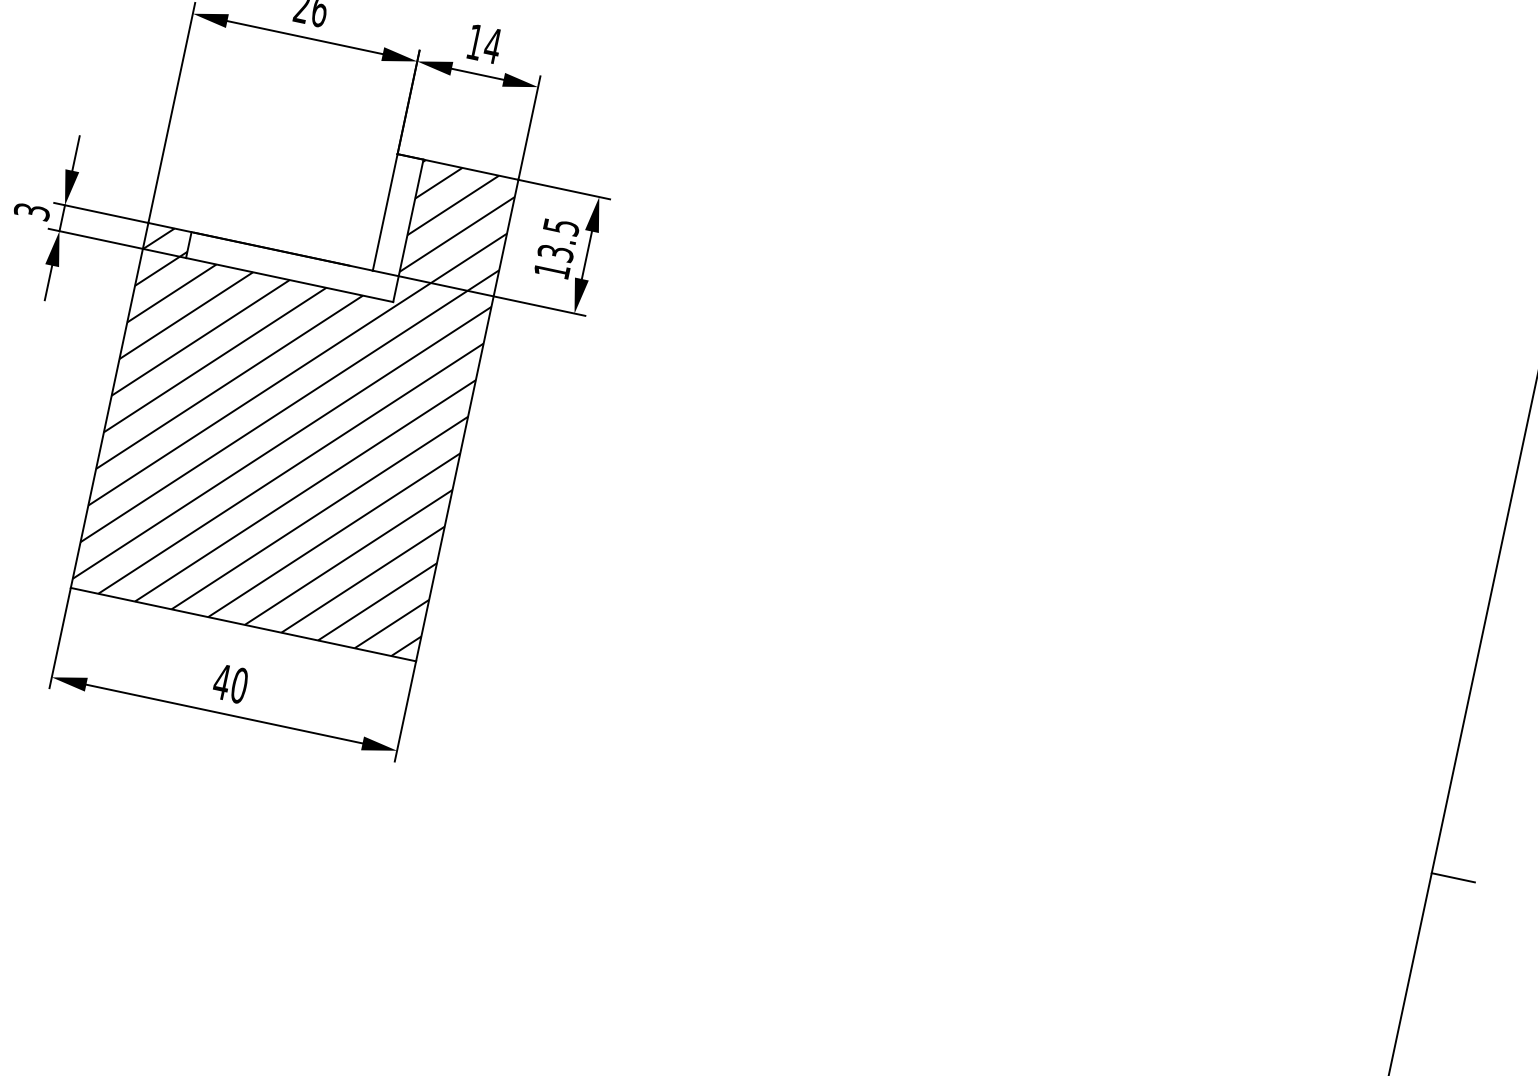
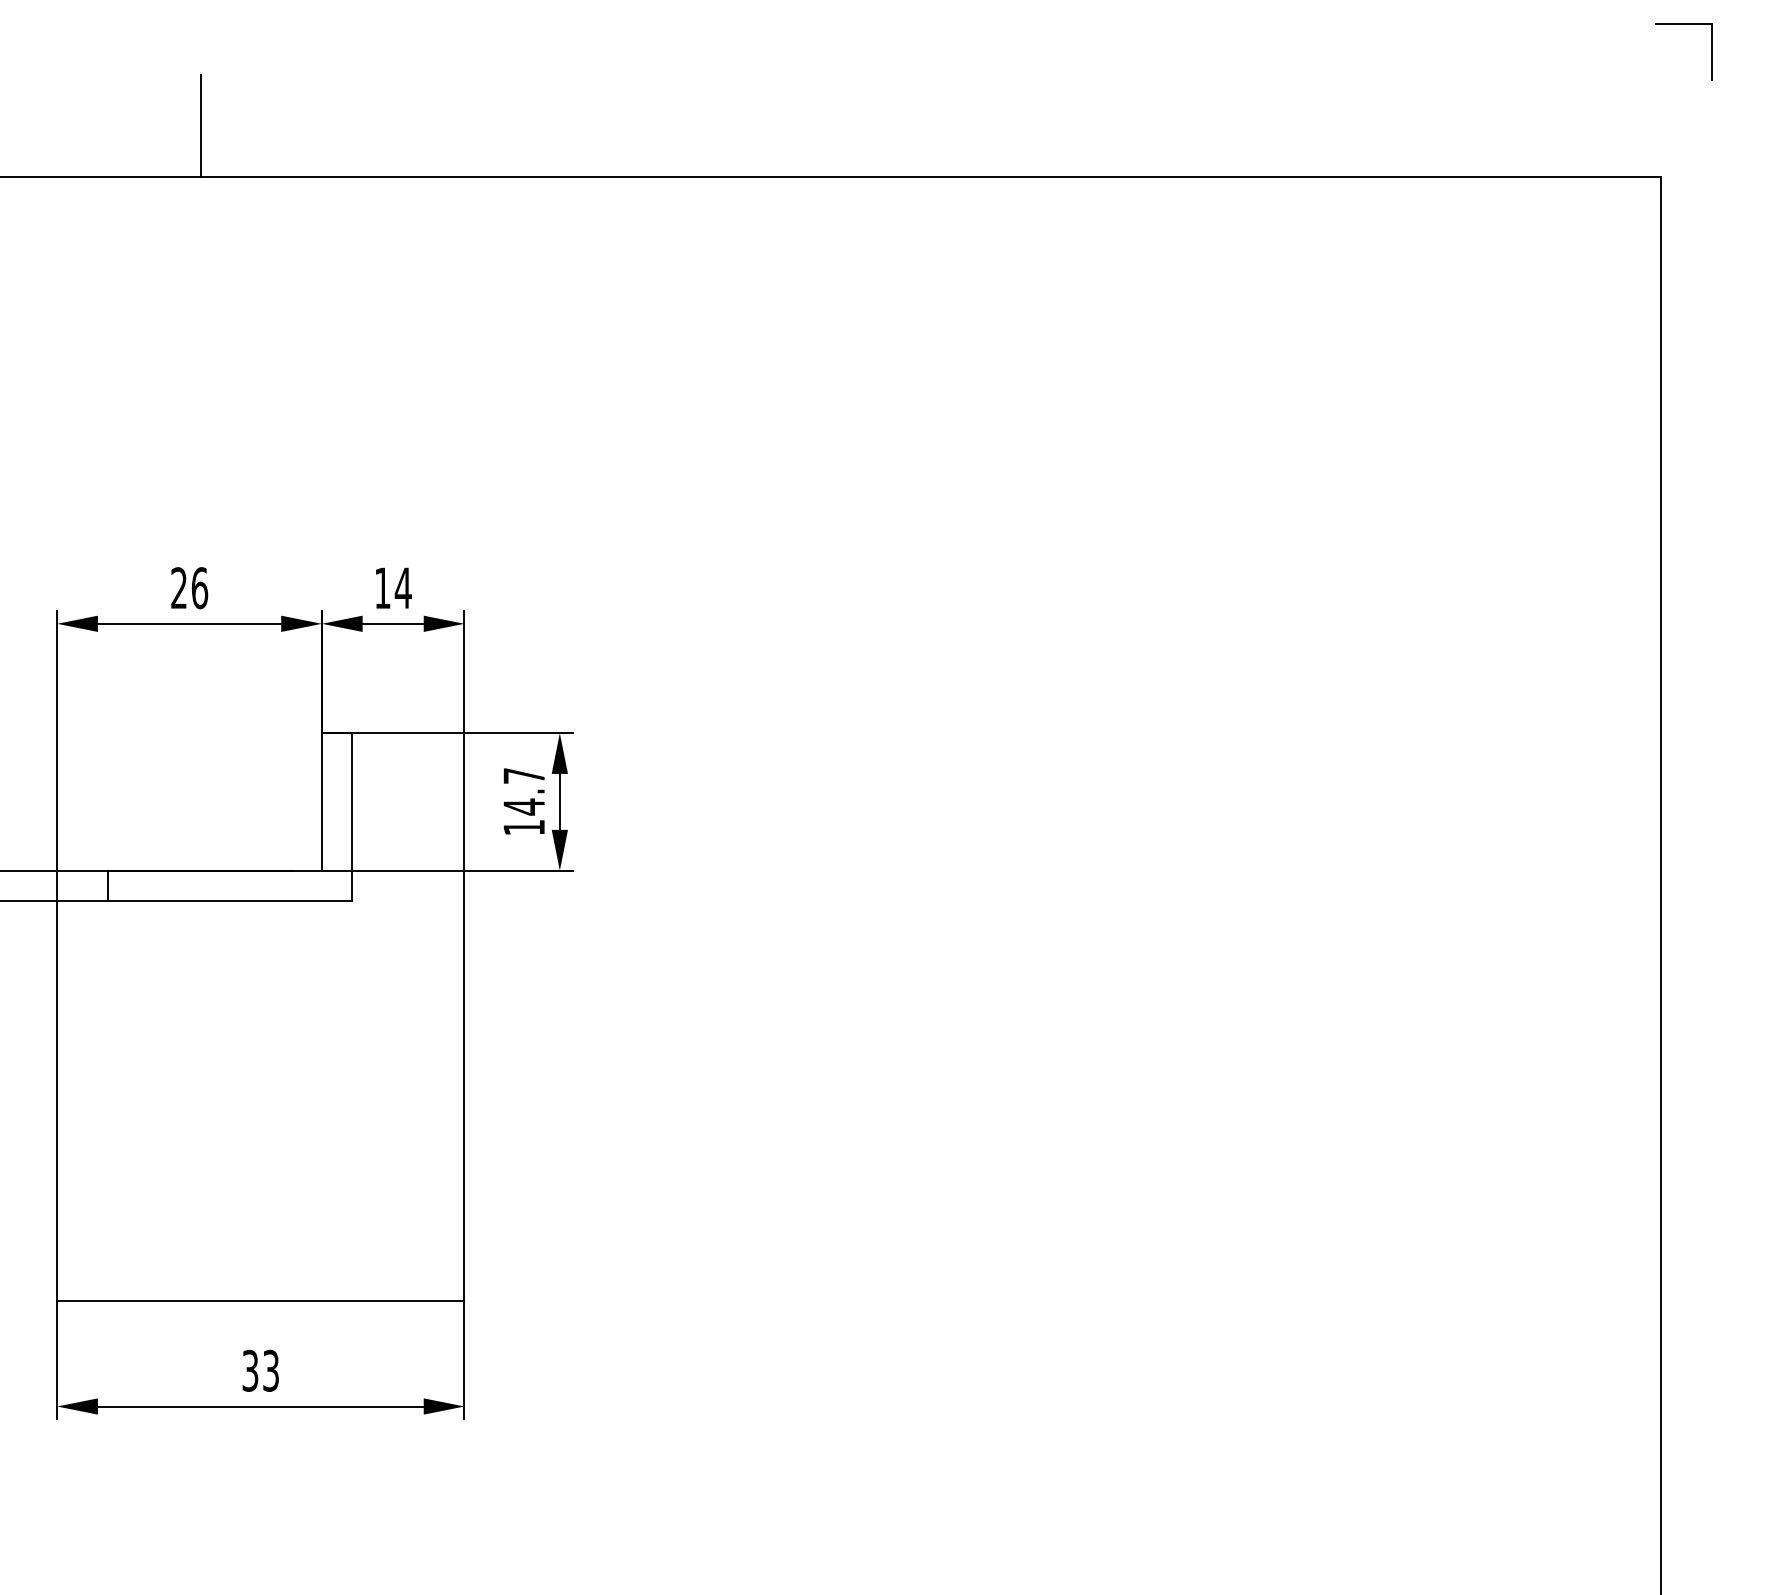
text: (558, 240) -> (524, 791), 13.5 -> 14.7
hatch: (294, 384) -> (260, 1017), removed
text: (230, 683) -> (260, 1370), 40 -> 33
line: (1453, 877) -> (1686, 1296), removed

